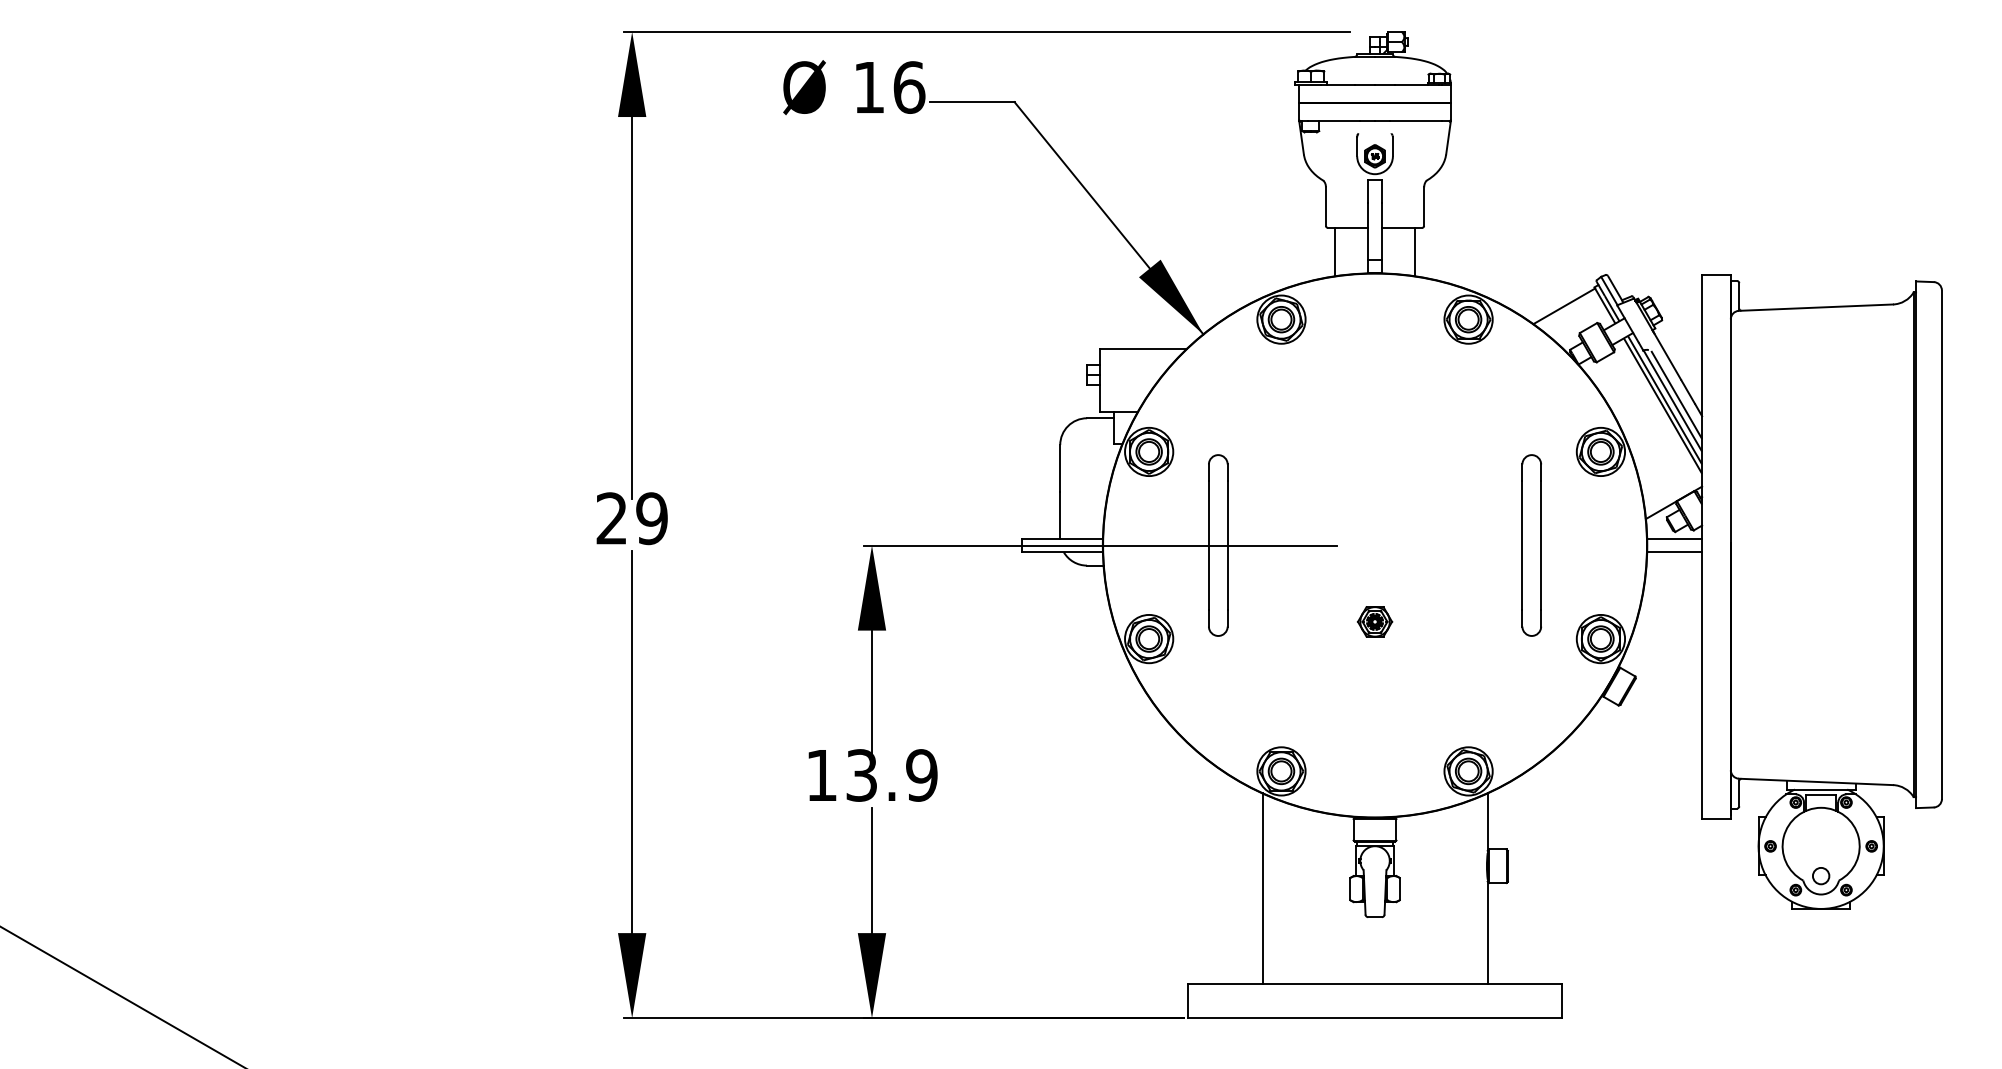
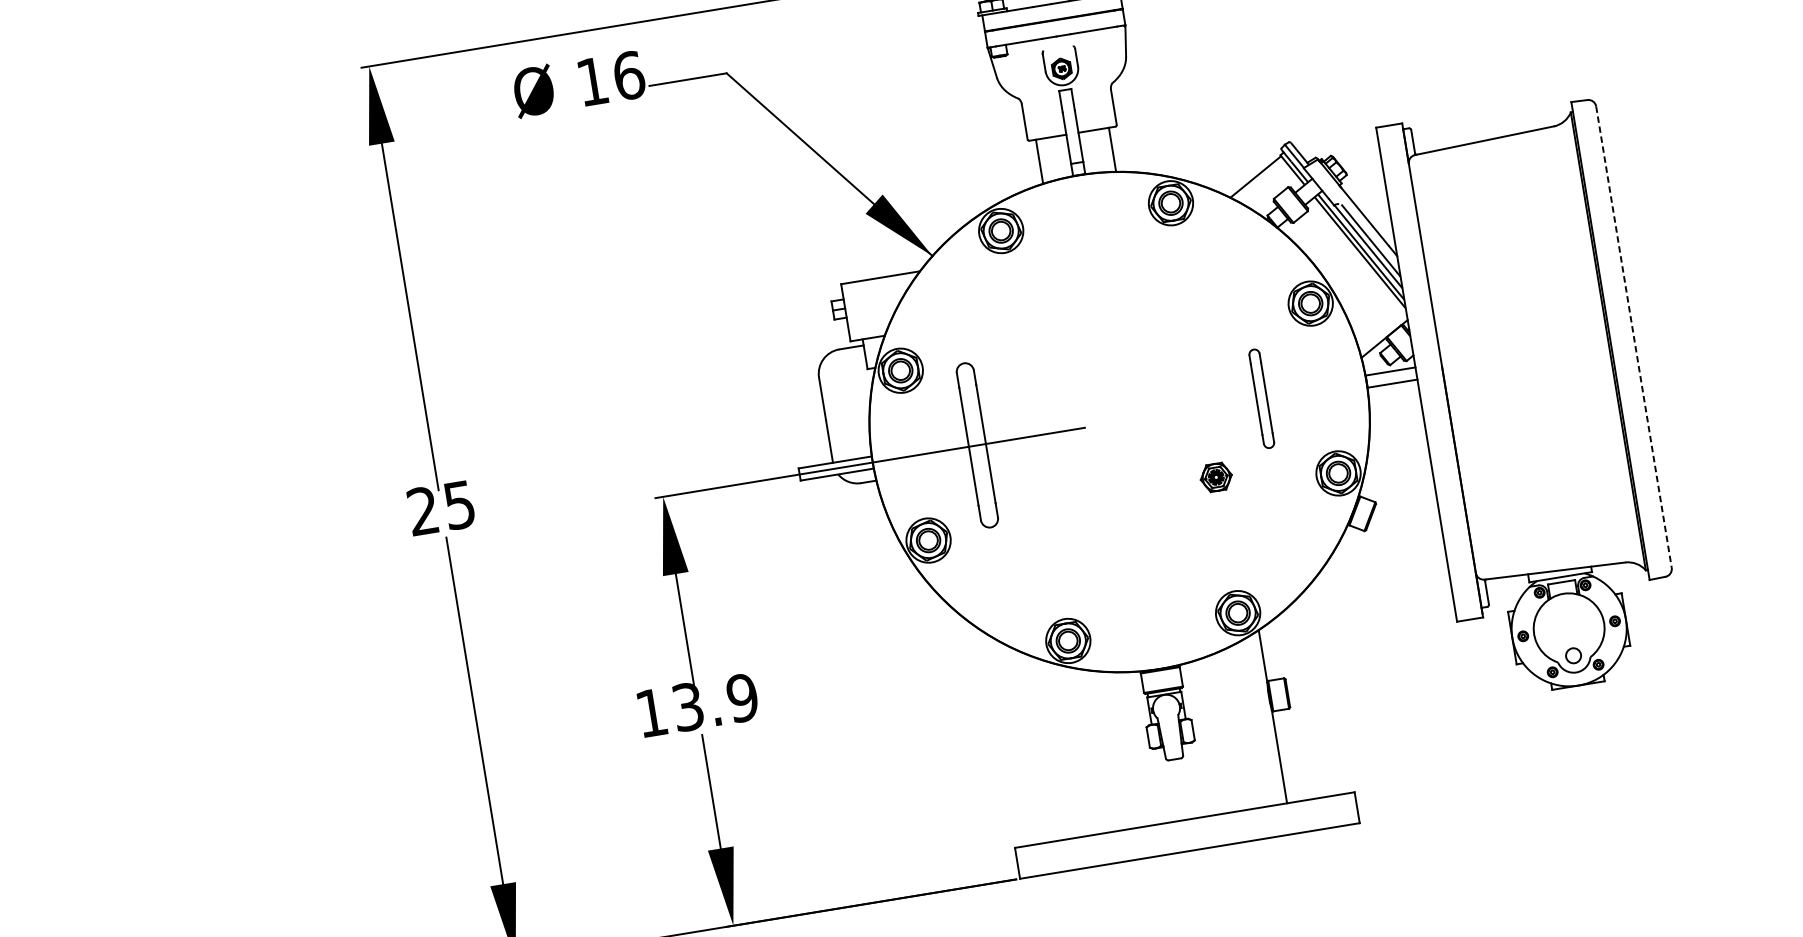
text: (651, 518) -> (459, 505), 29 -> 25
part: (1531, 545) -> (1261, 398), size x0.6
line: (1941, 545) -> (1633, 337), solid -> dashed
part: (1375, 621) -> (1216, 477), moved
line: (1262, 888) -> (1068, 750), removed

